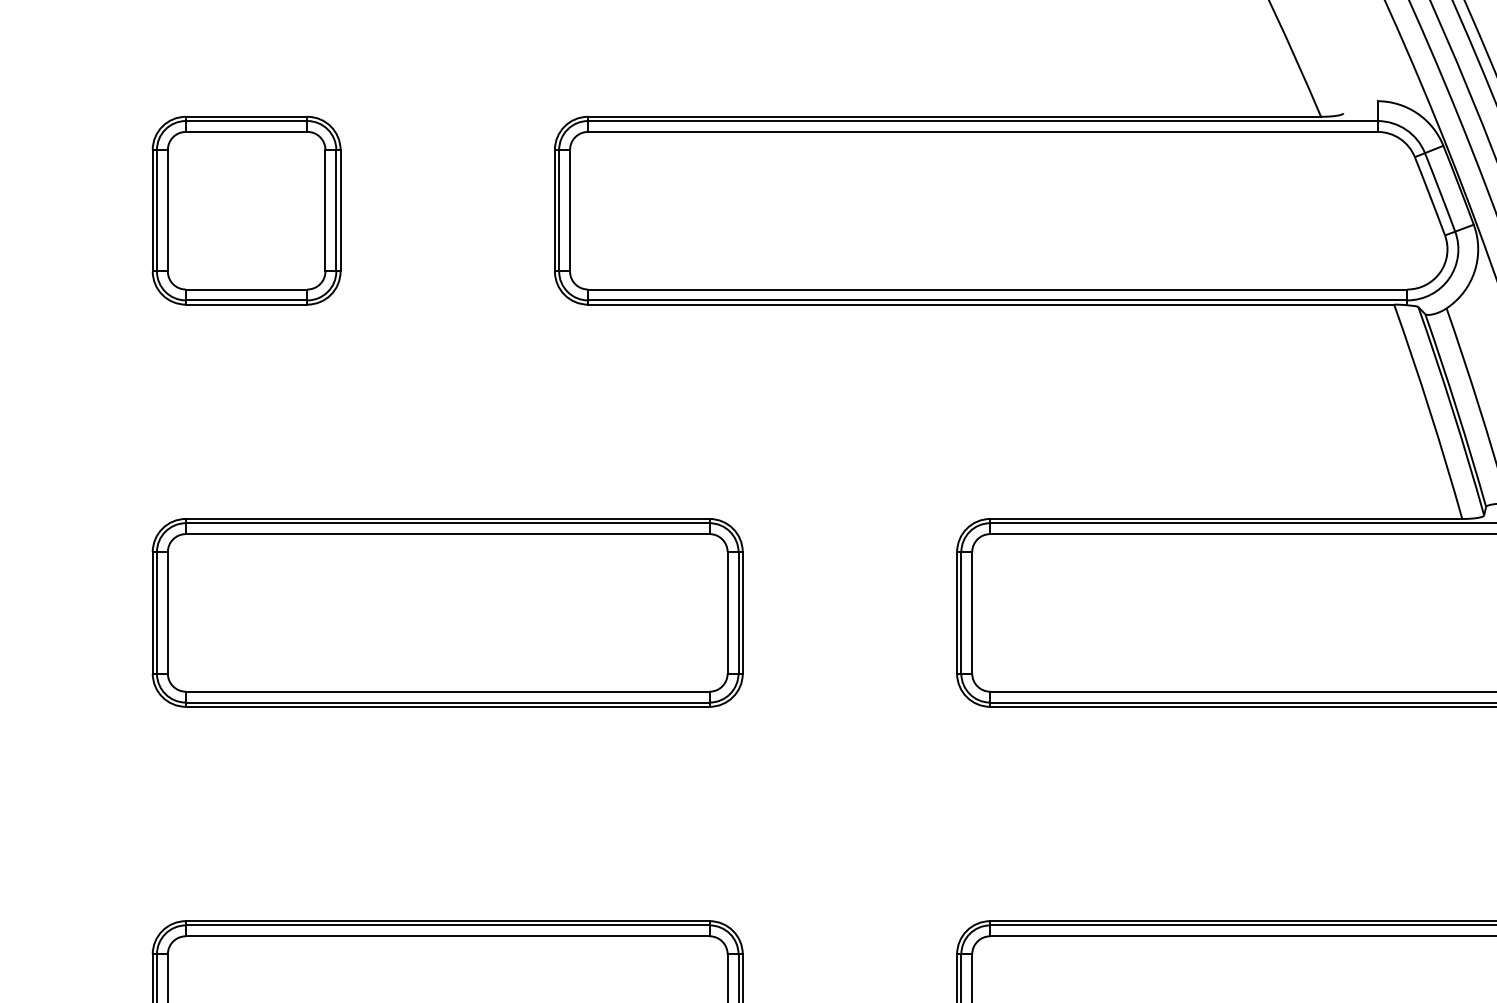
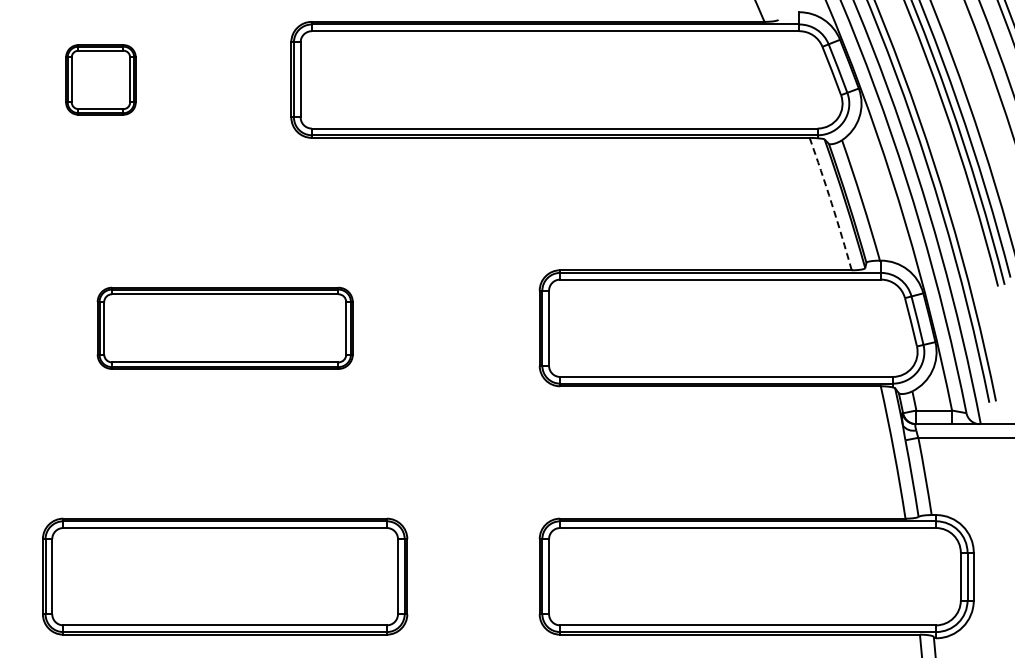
part: (245, 210) -> (100, 79), size x0.6
arc: (1429, 410) -> (831, 203), solid -> dashed
part: (448, 613) -> (225, 328), size x0.7

